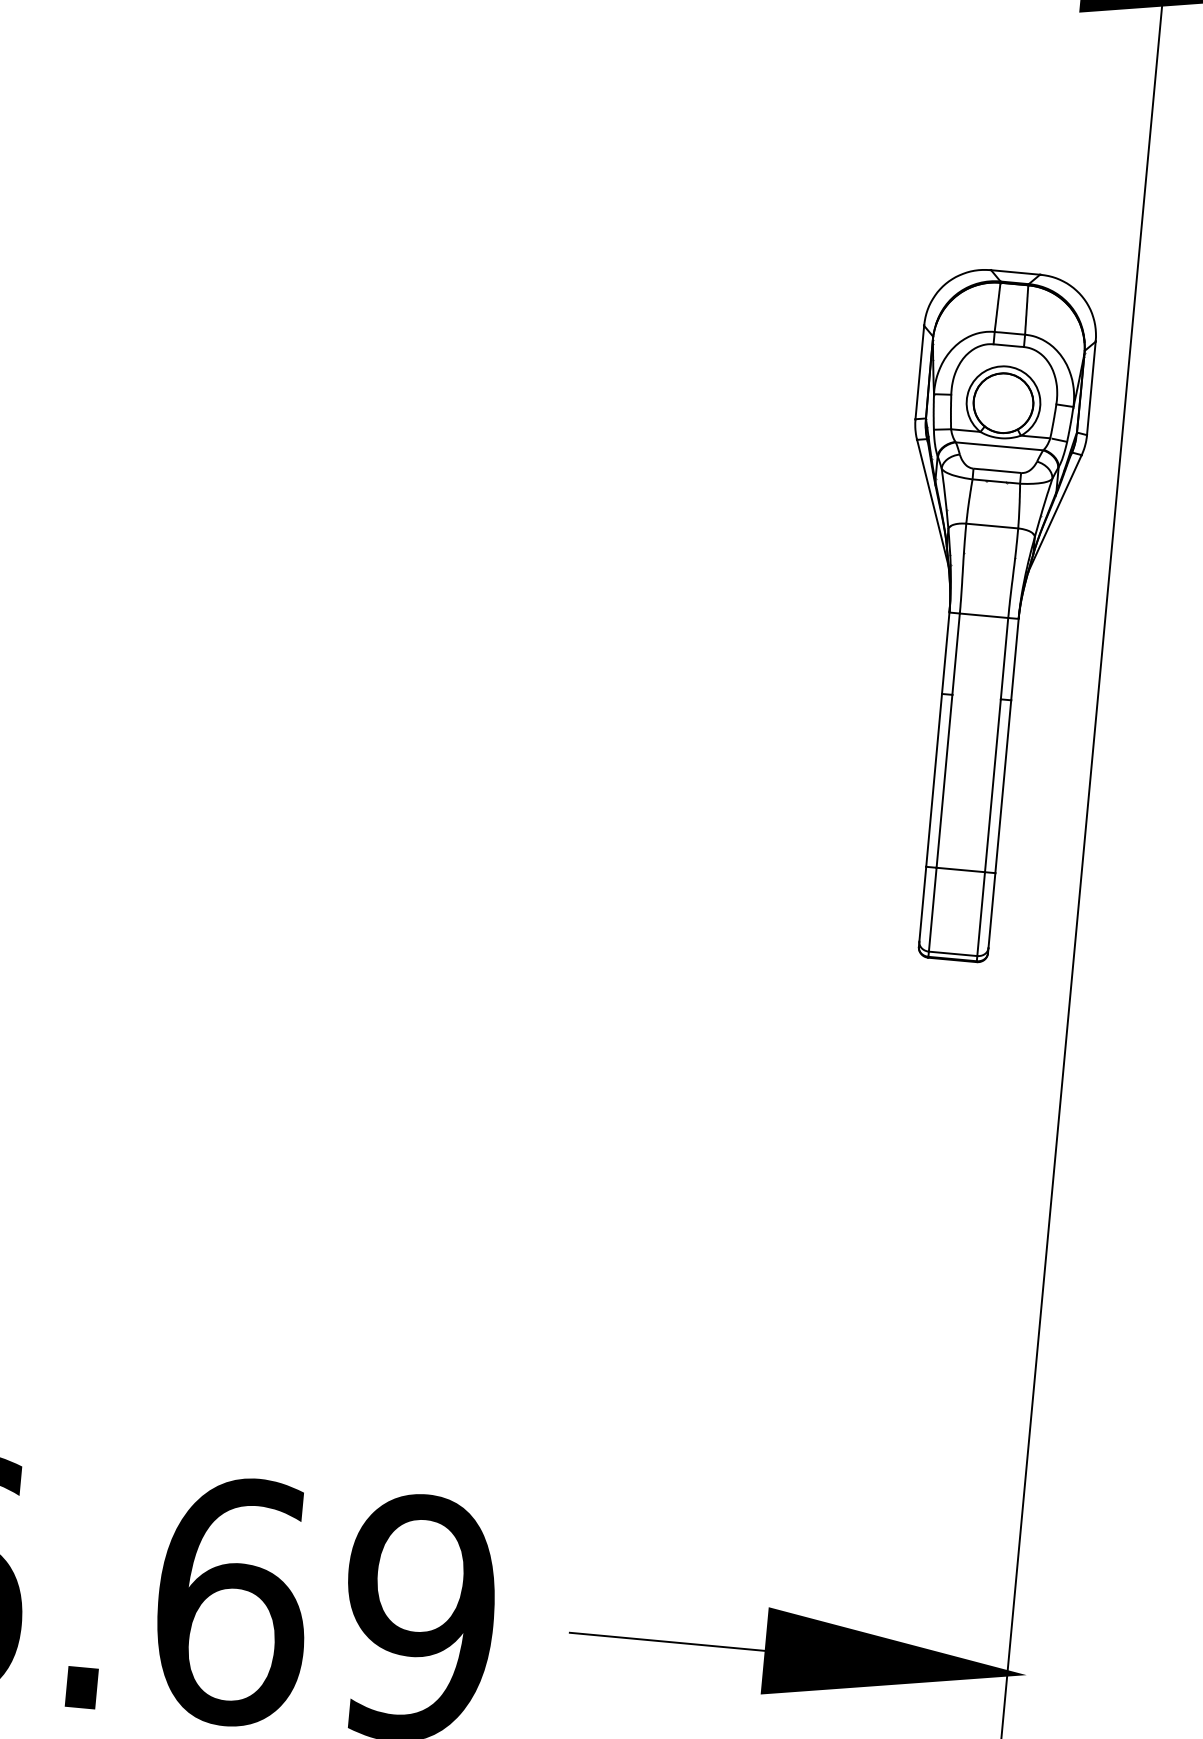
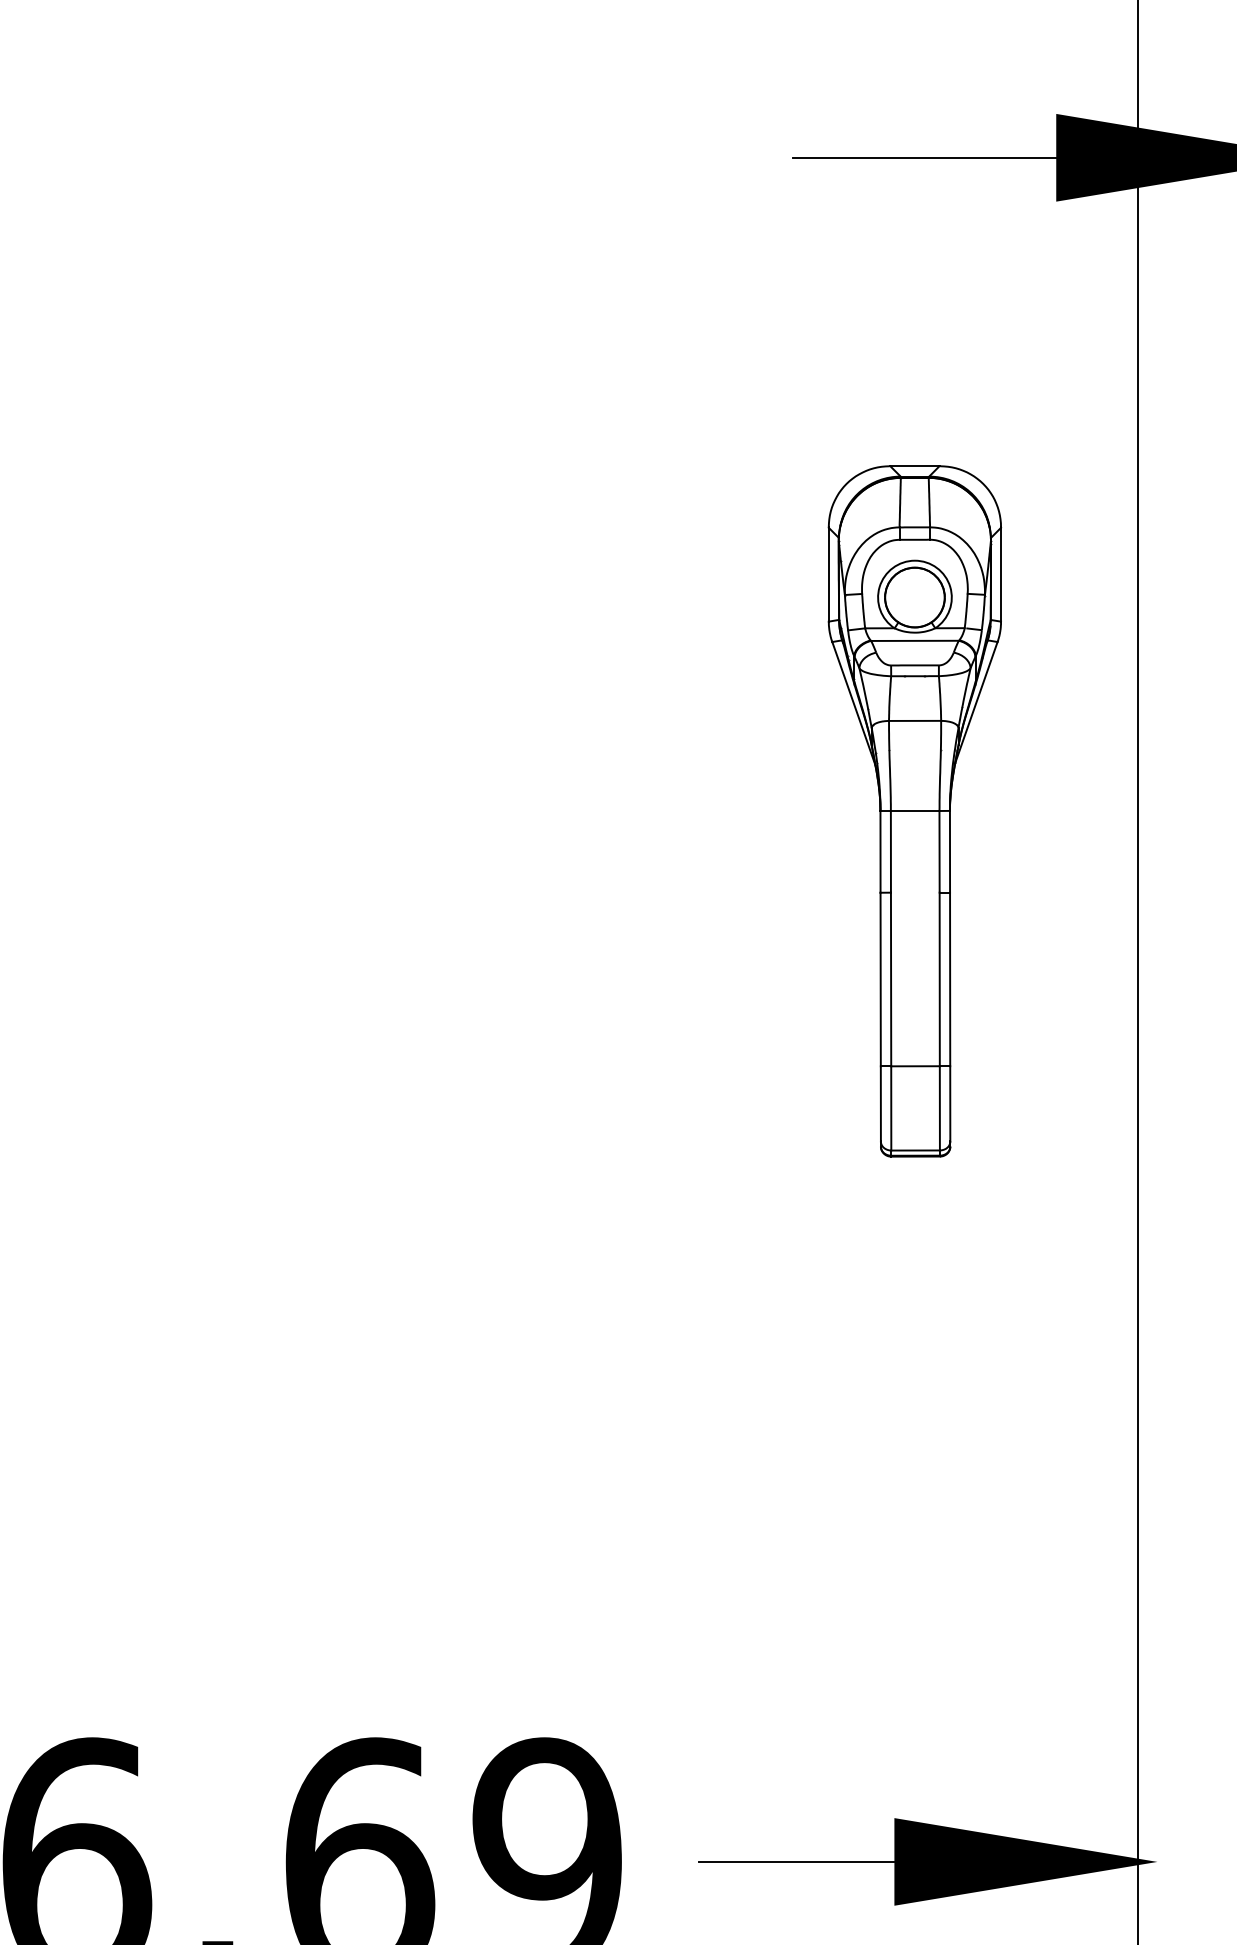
part: (983, 616) -> (914, 811), moved

